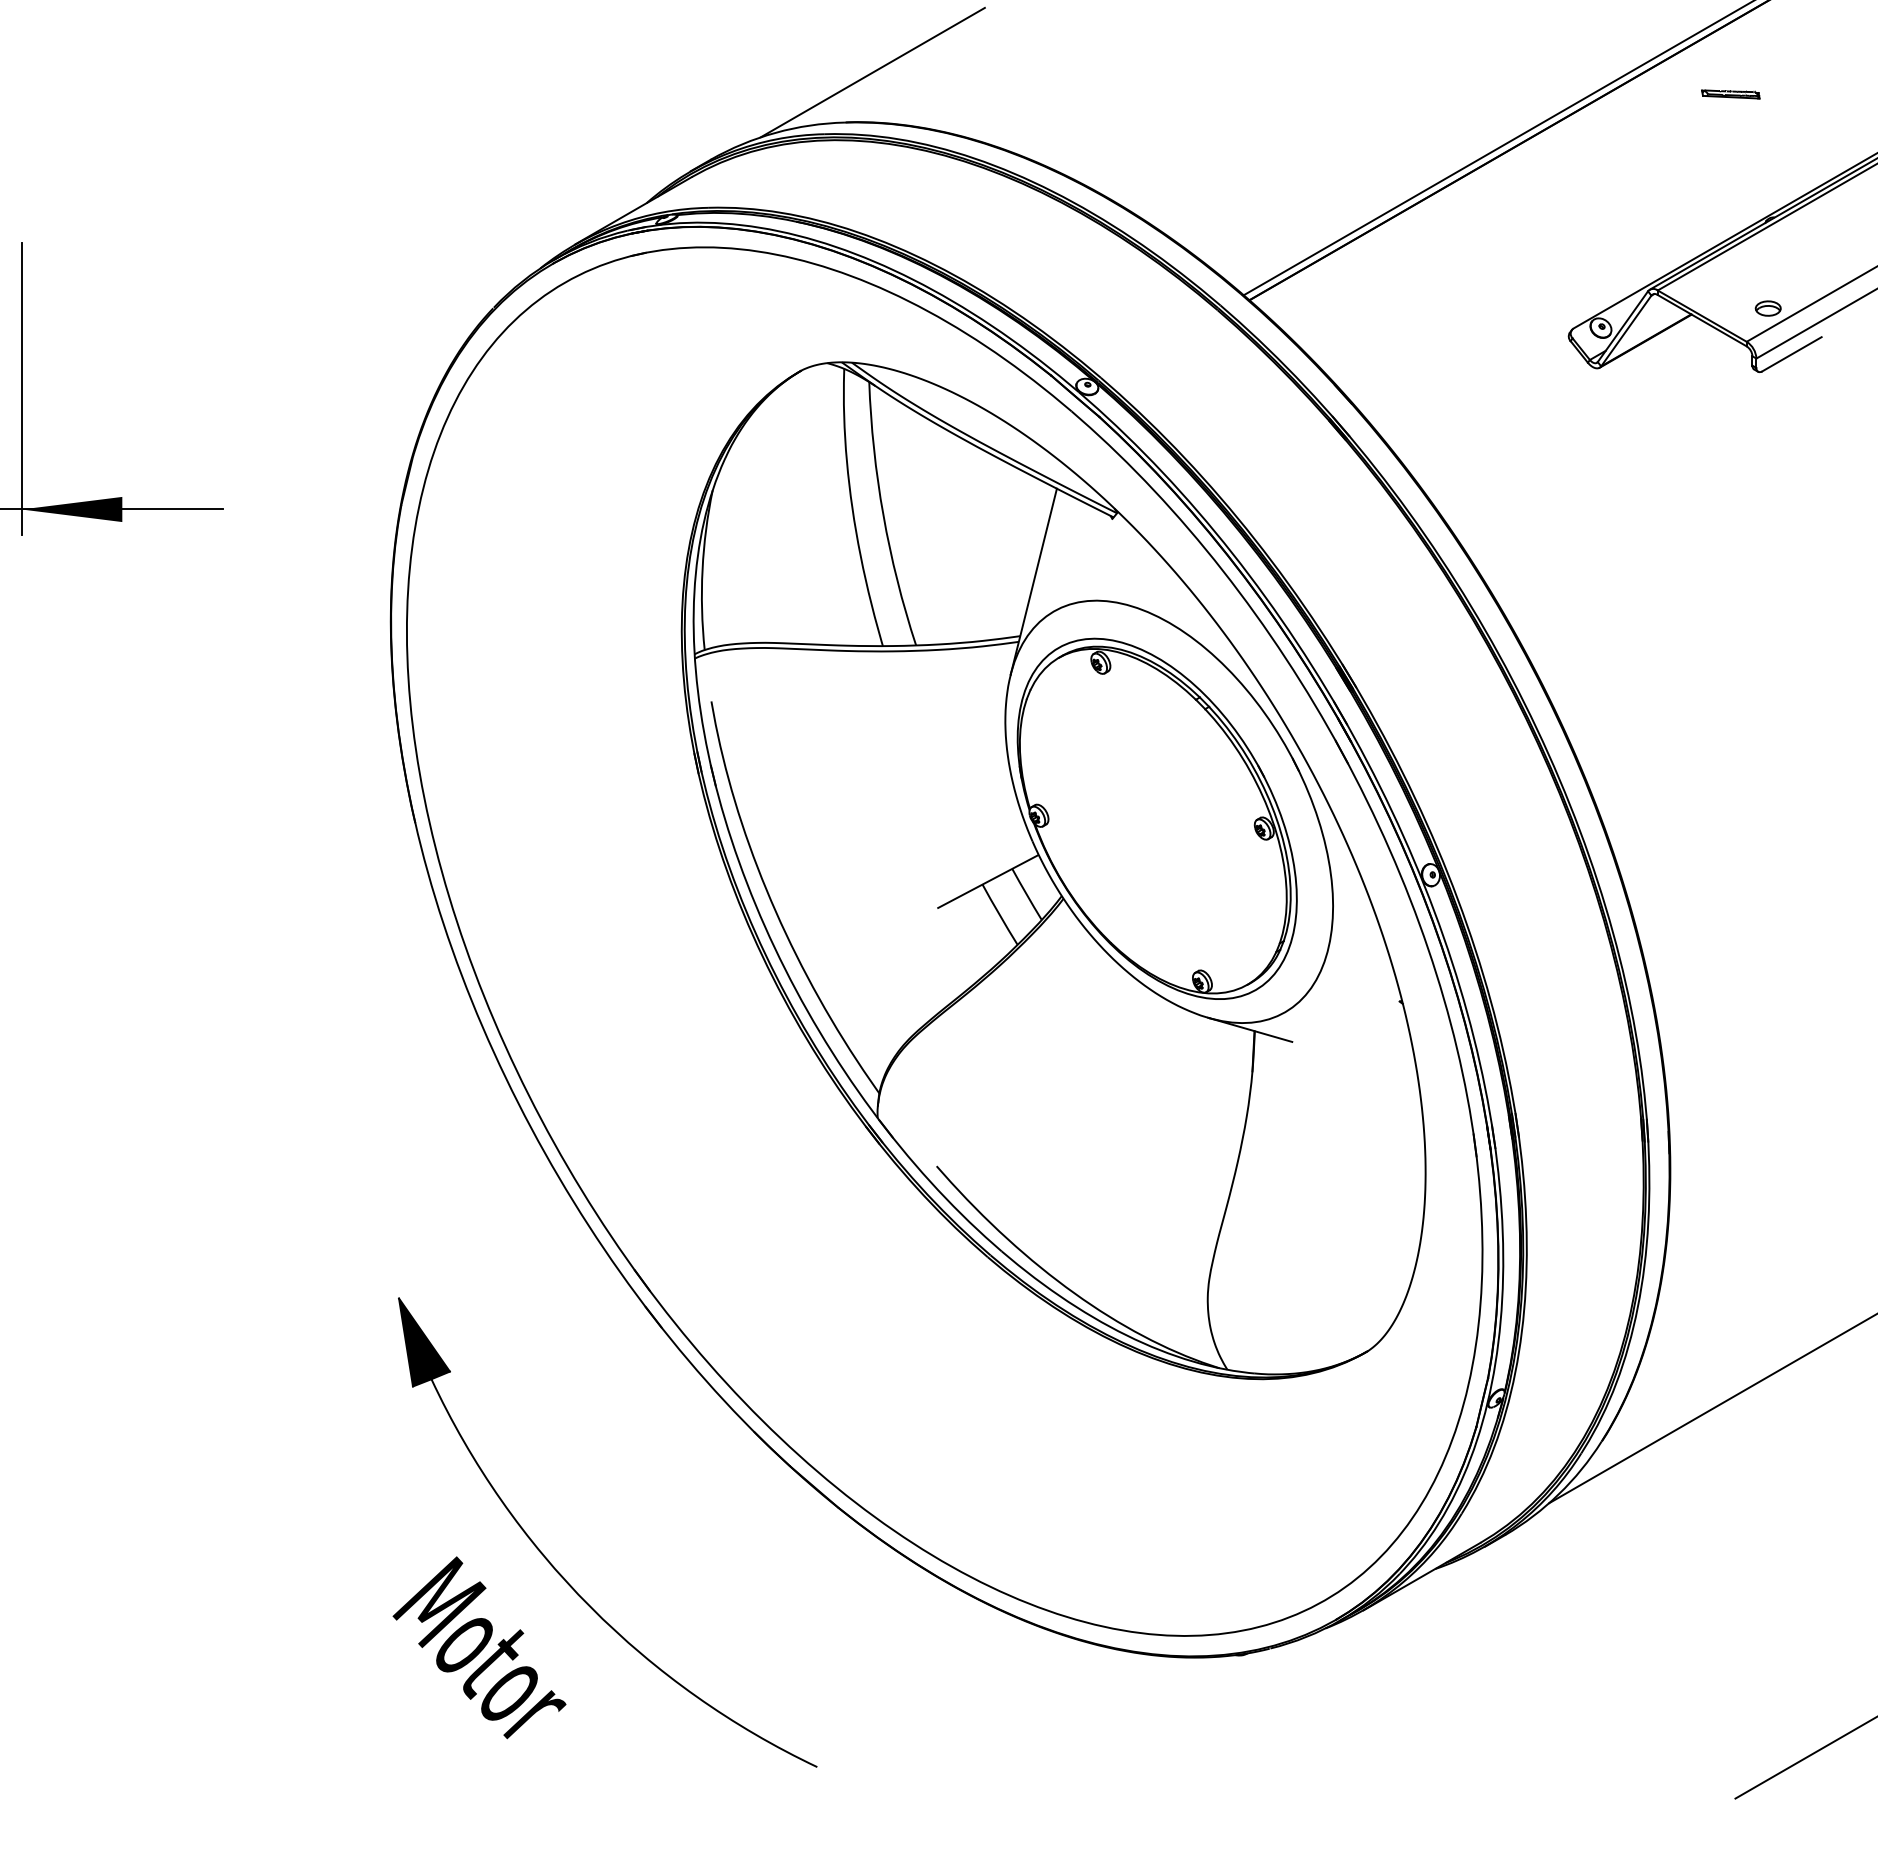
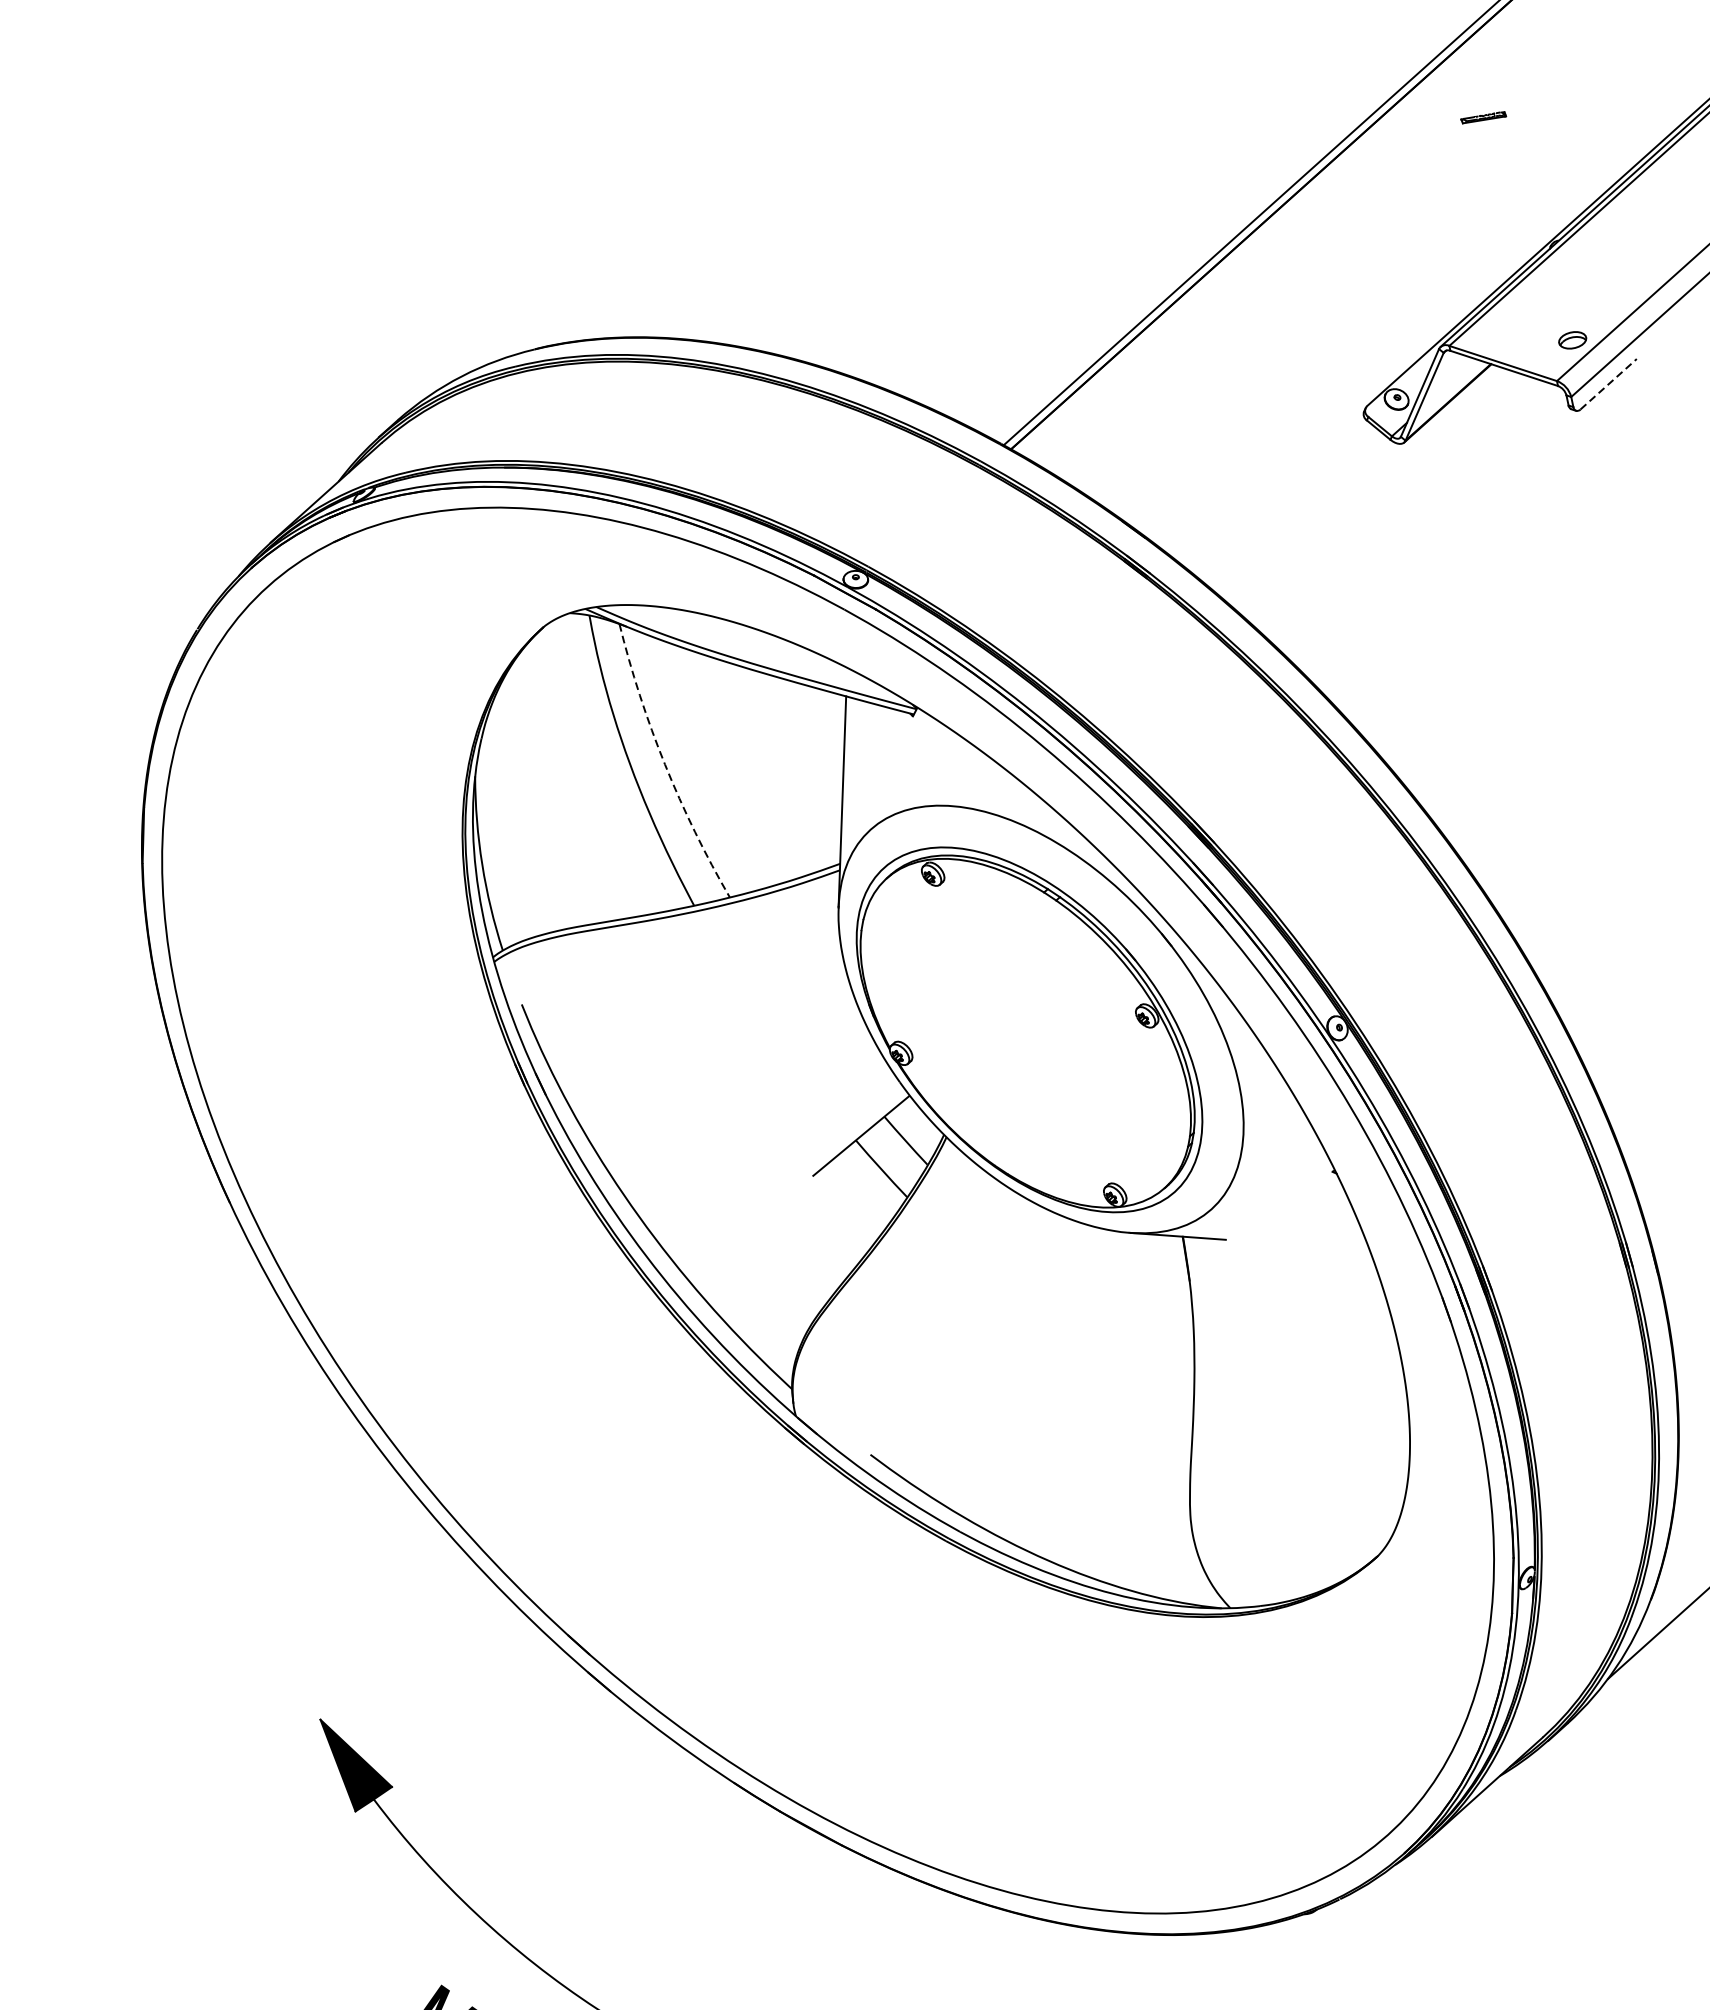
line: (872, 72) -> (552, 289), removed
part: (1730, 94) -> (1483, 117), size x0.7
line: (1792, 354) -> (1609, 384), solid -> dashed
arc: (883, 515) -> (665, 764), solid -> dashed

